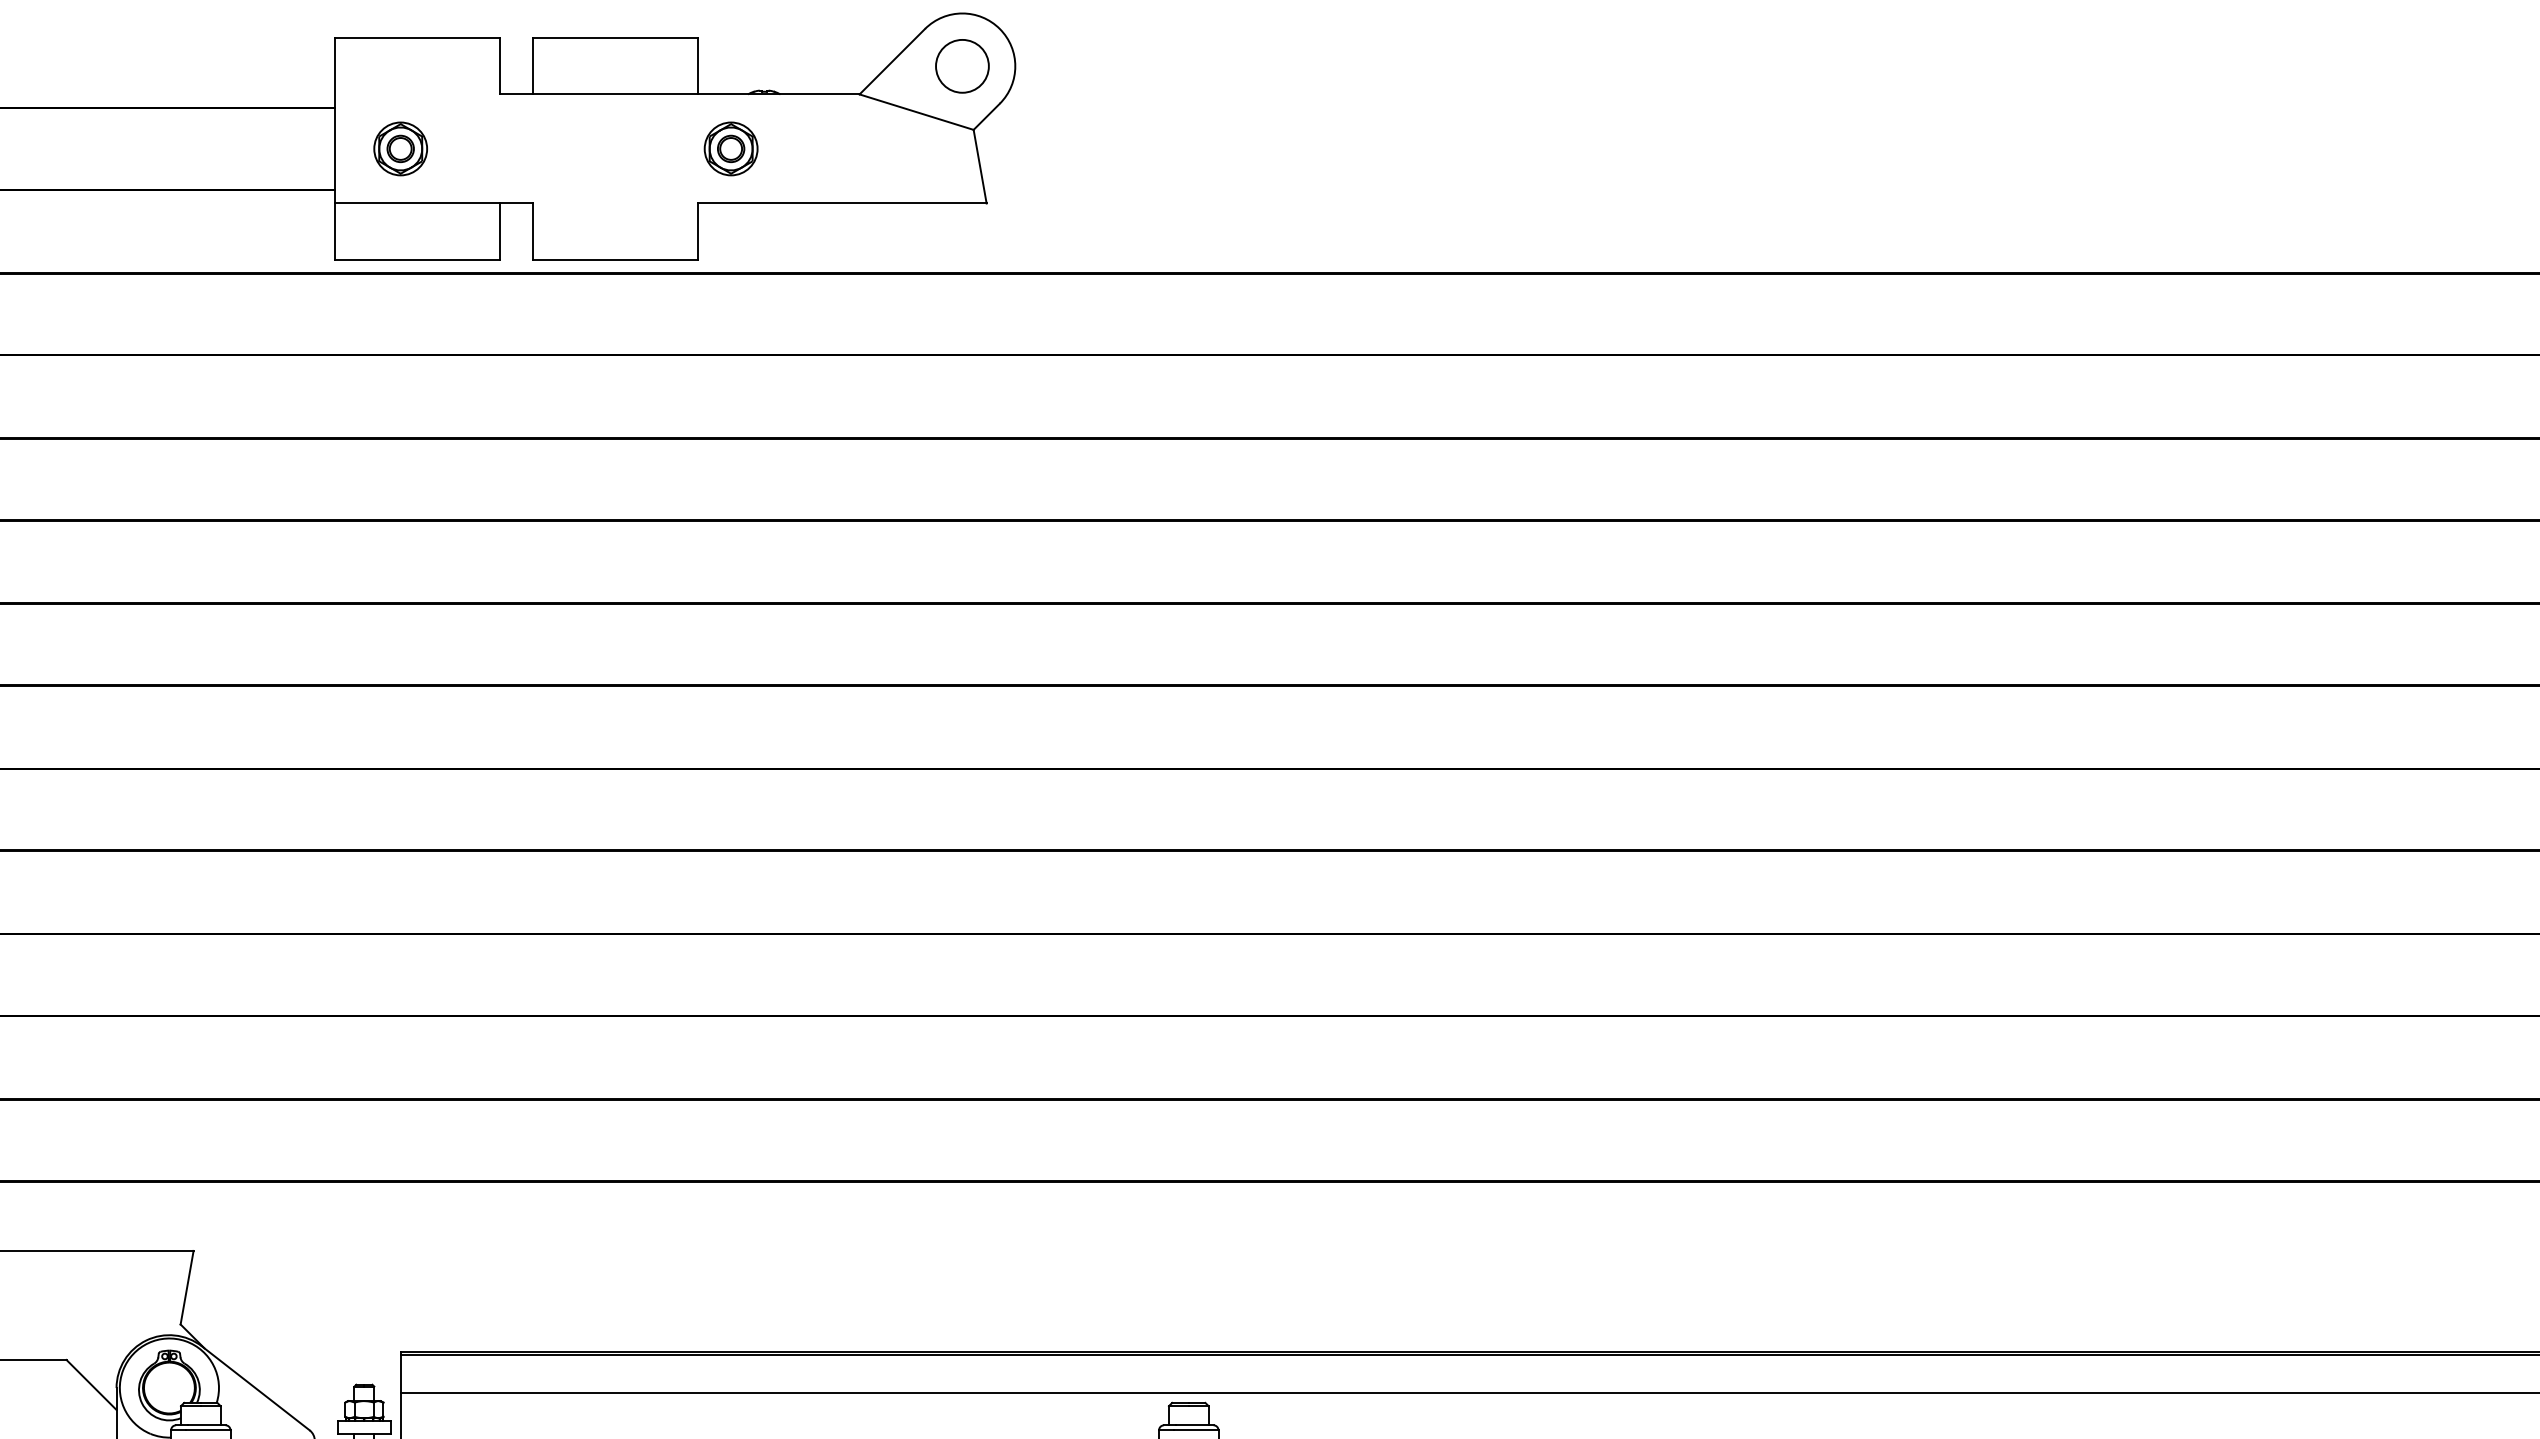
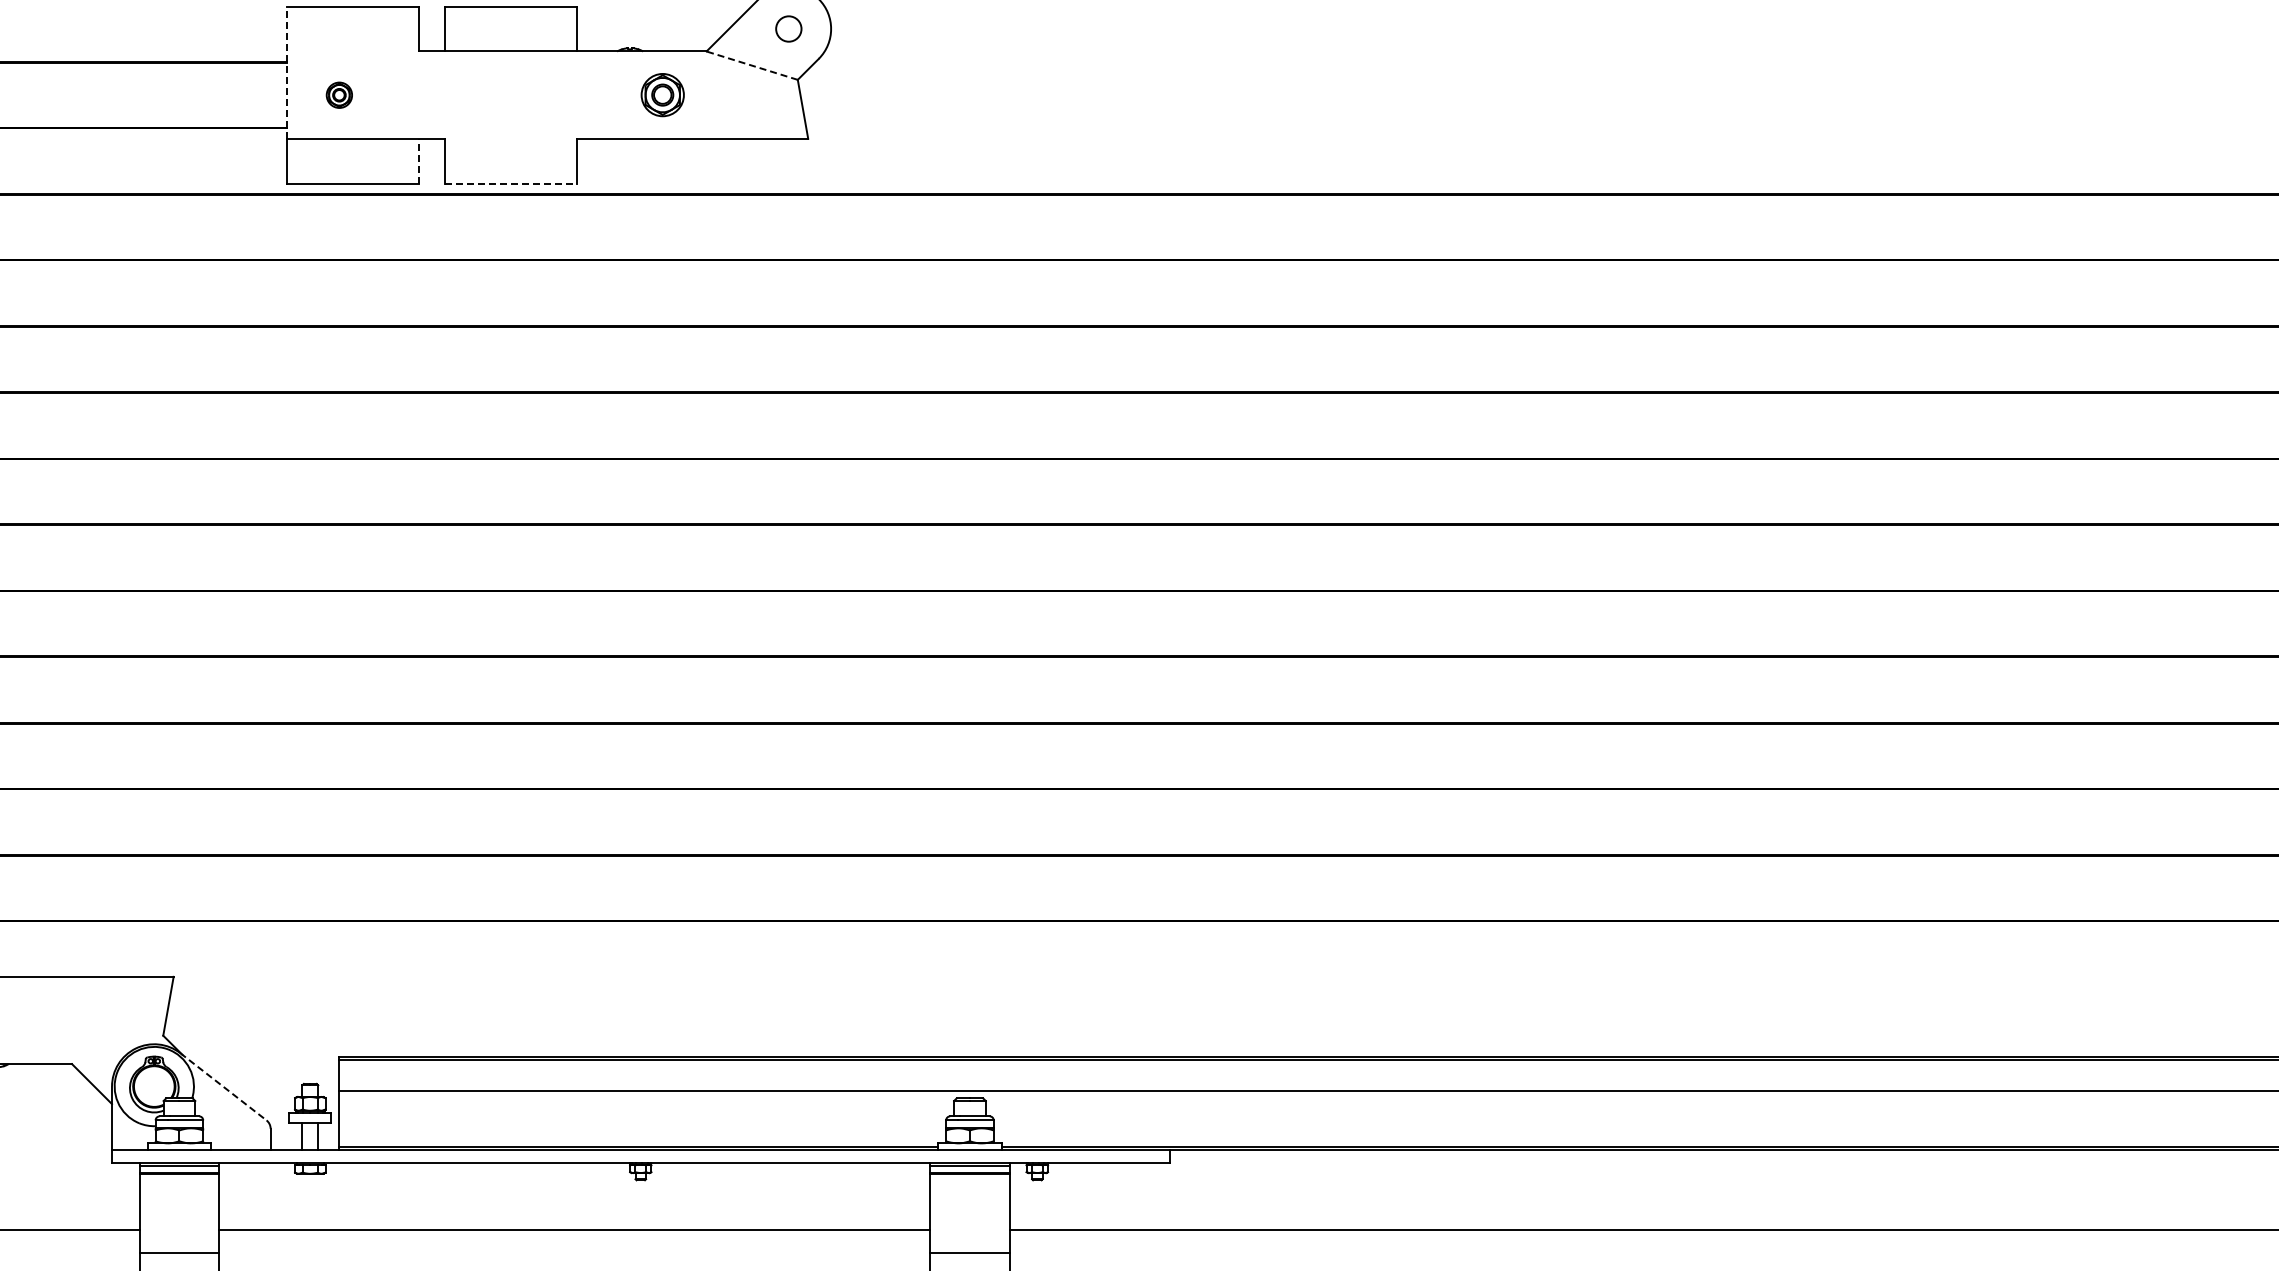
circle: (962, 65) -> (788, 28), size x0.6
line: (917, 111) -> (752, 65), solid -> dashed
line: (334, 120) -> (286, 72), solid -> dashed
part: (400, 149) -> (339, 95), size x0.6
part: (730, 149) -> (662, 95), moved
line: (499, 230) -> (418, 160), solid -> dashed
line: (615, 259) -> (511, 183), solid -> dashed
line: (255, 1387) -> (223, 1086), solid -> dashed

